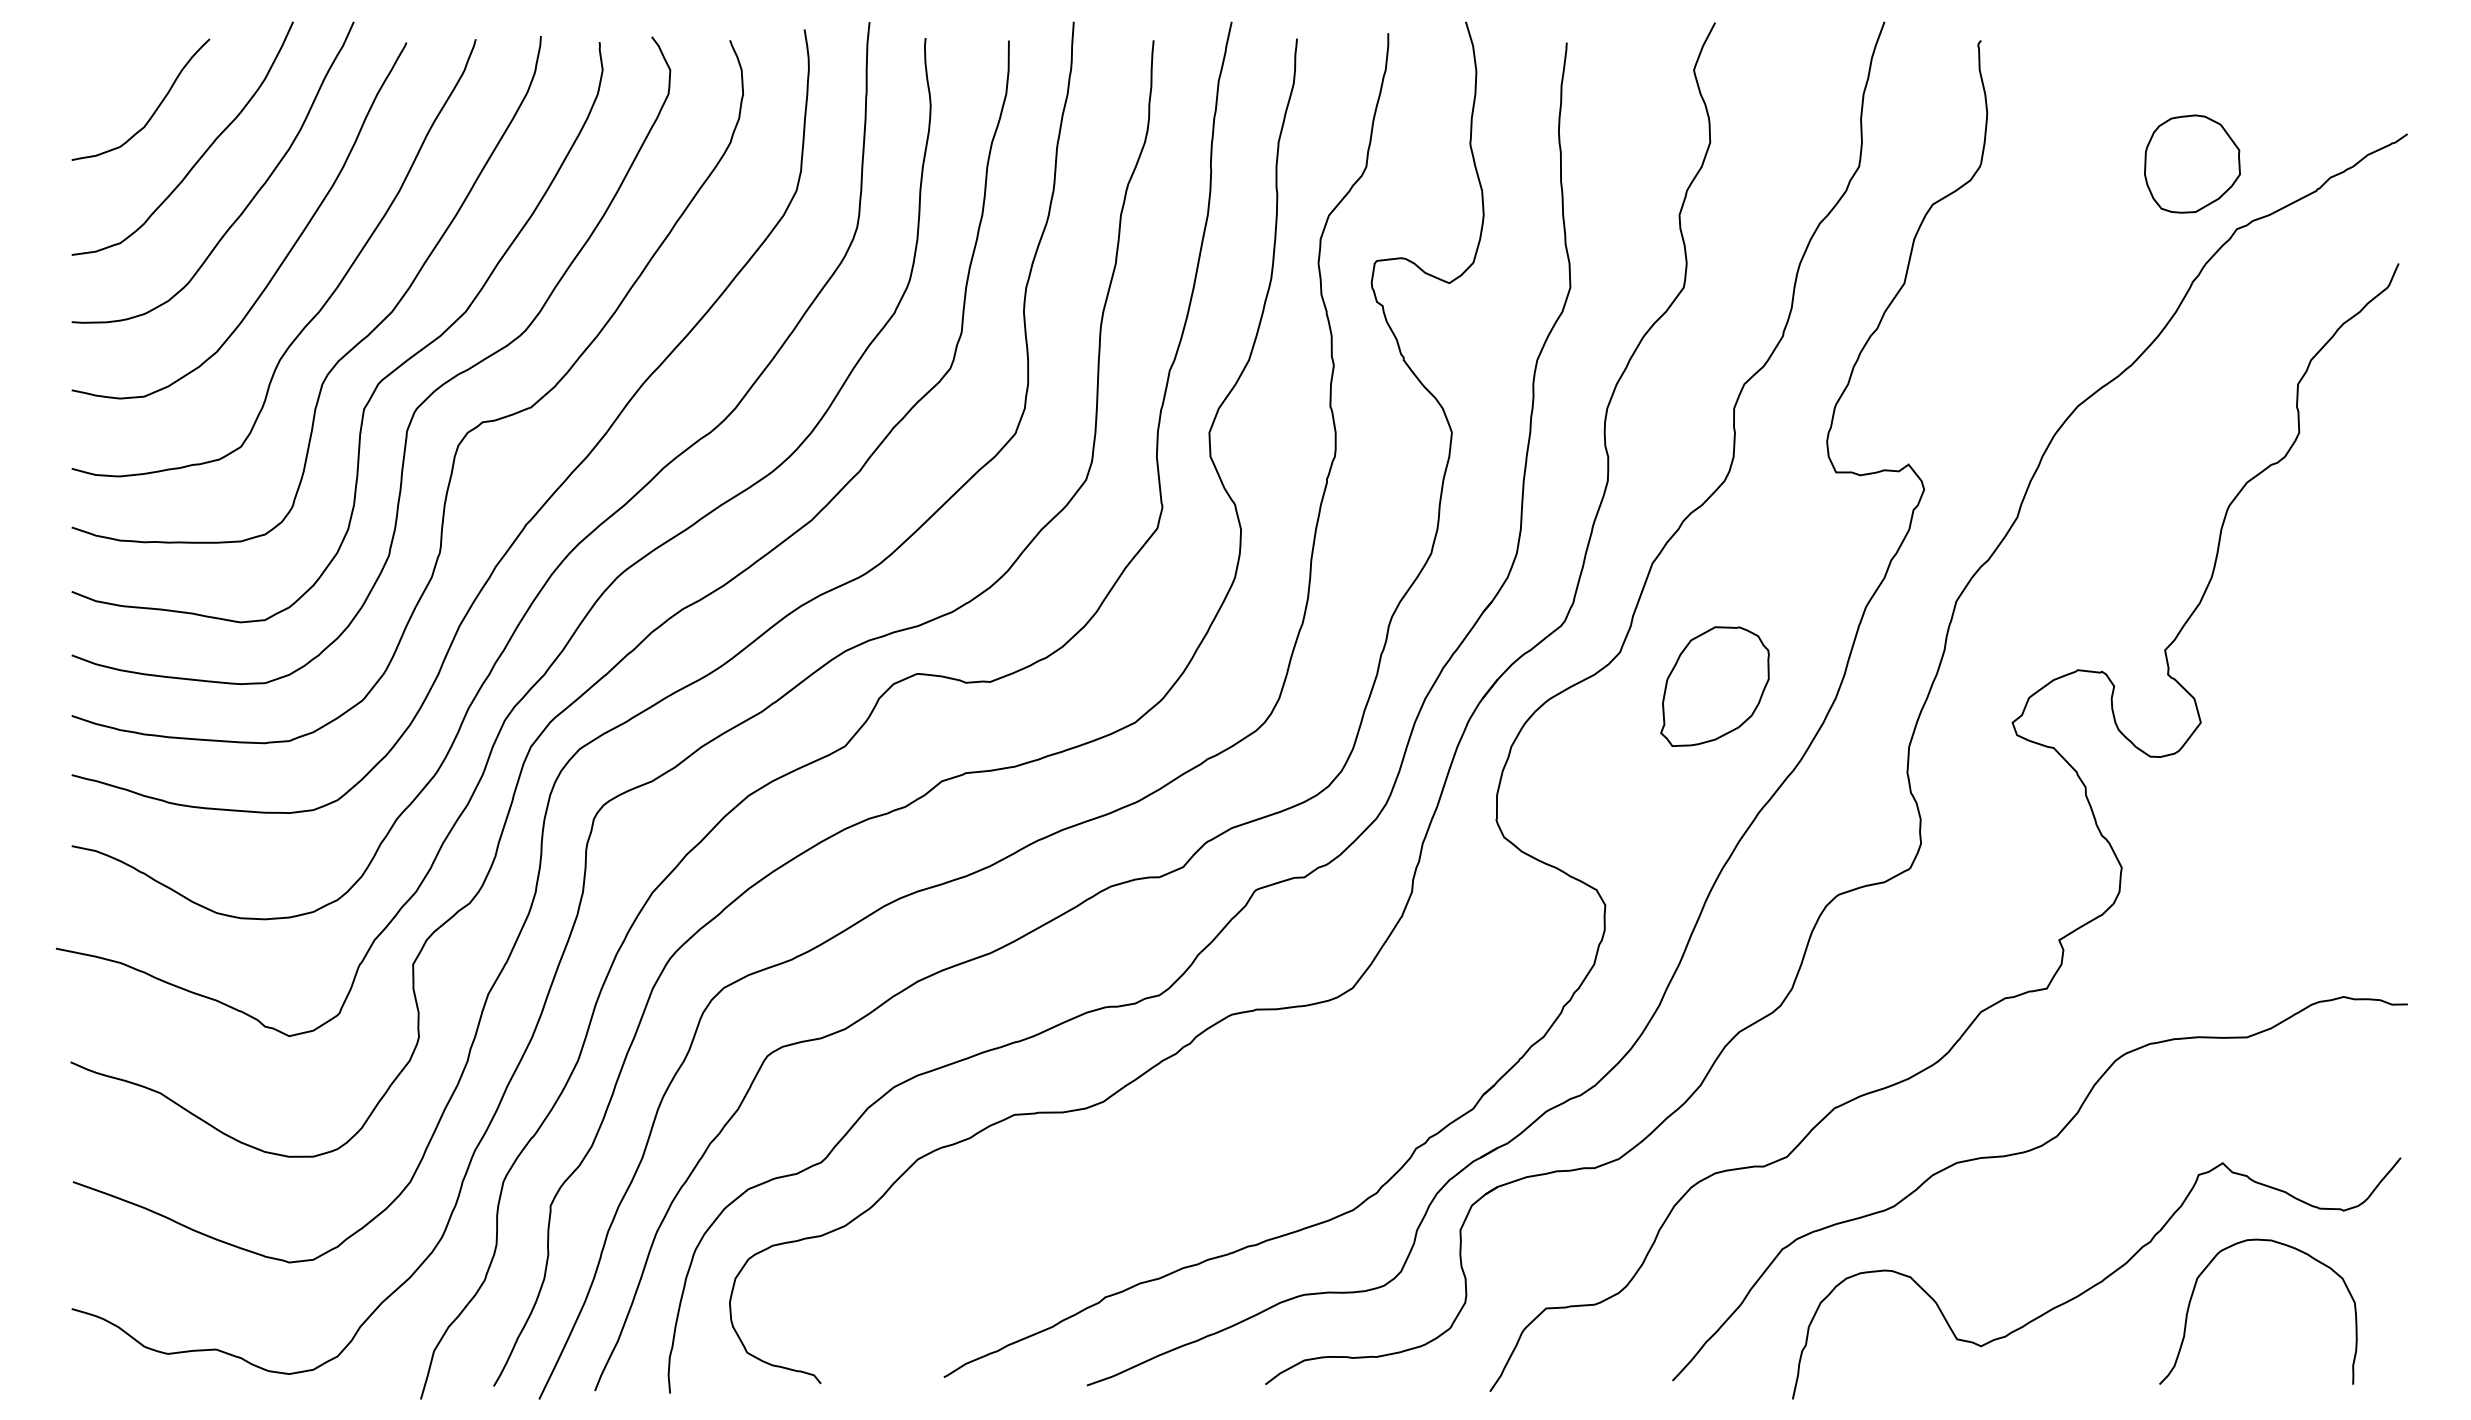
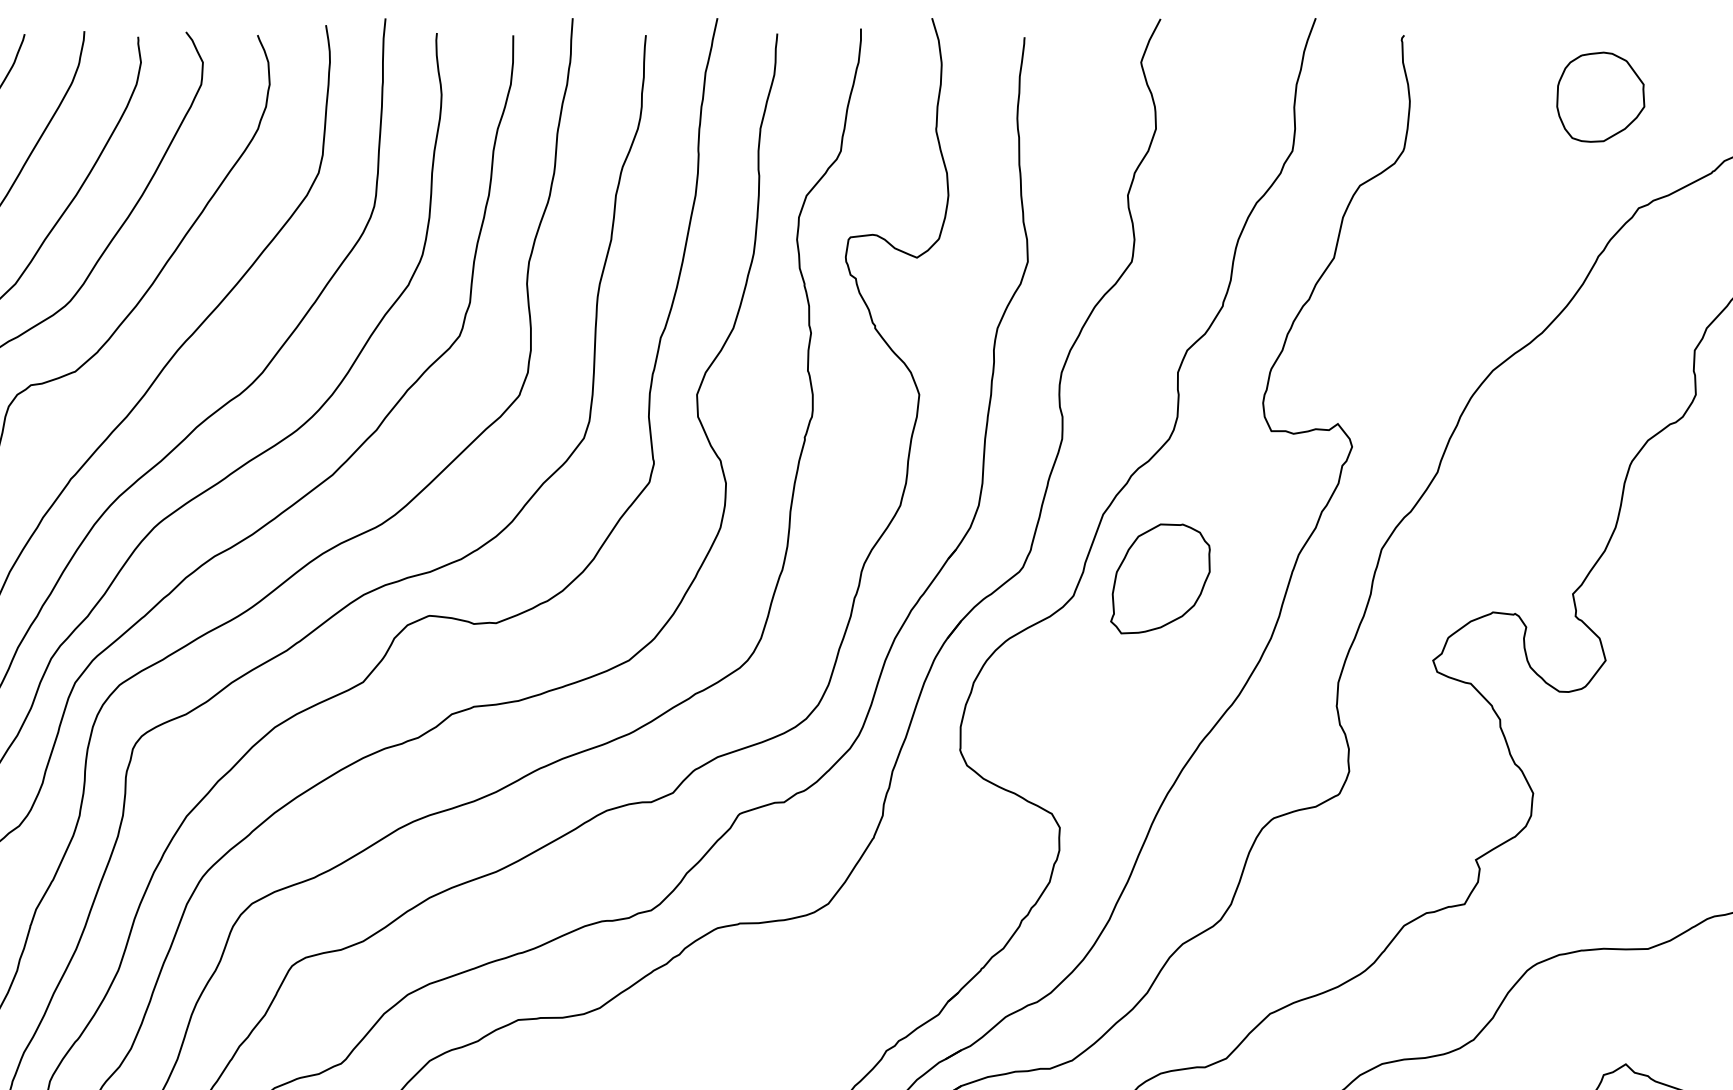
part: (2192, 163) -> (1600, 96), moved
part: (1714, 686) -> (1159, 578), moved

